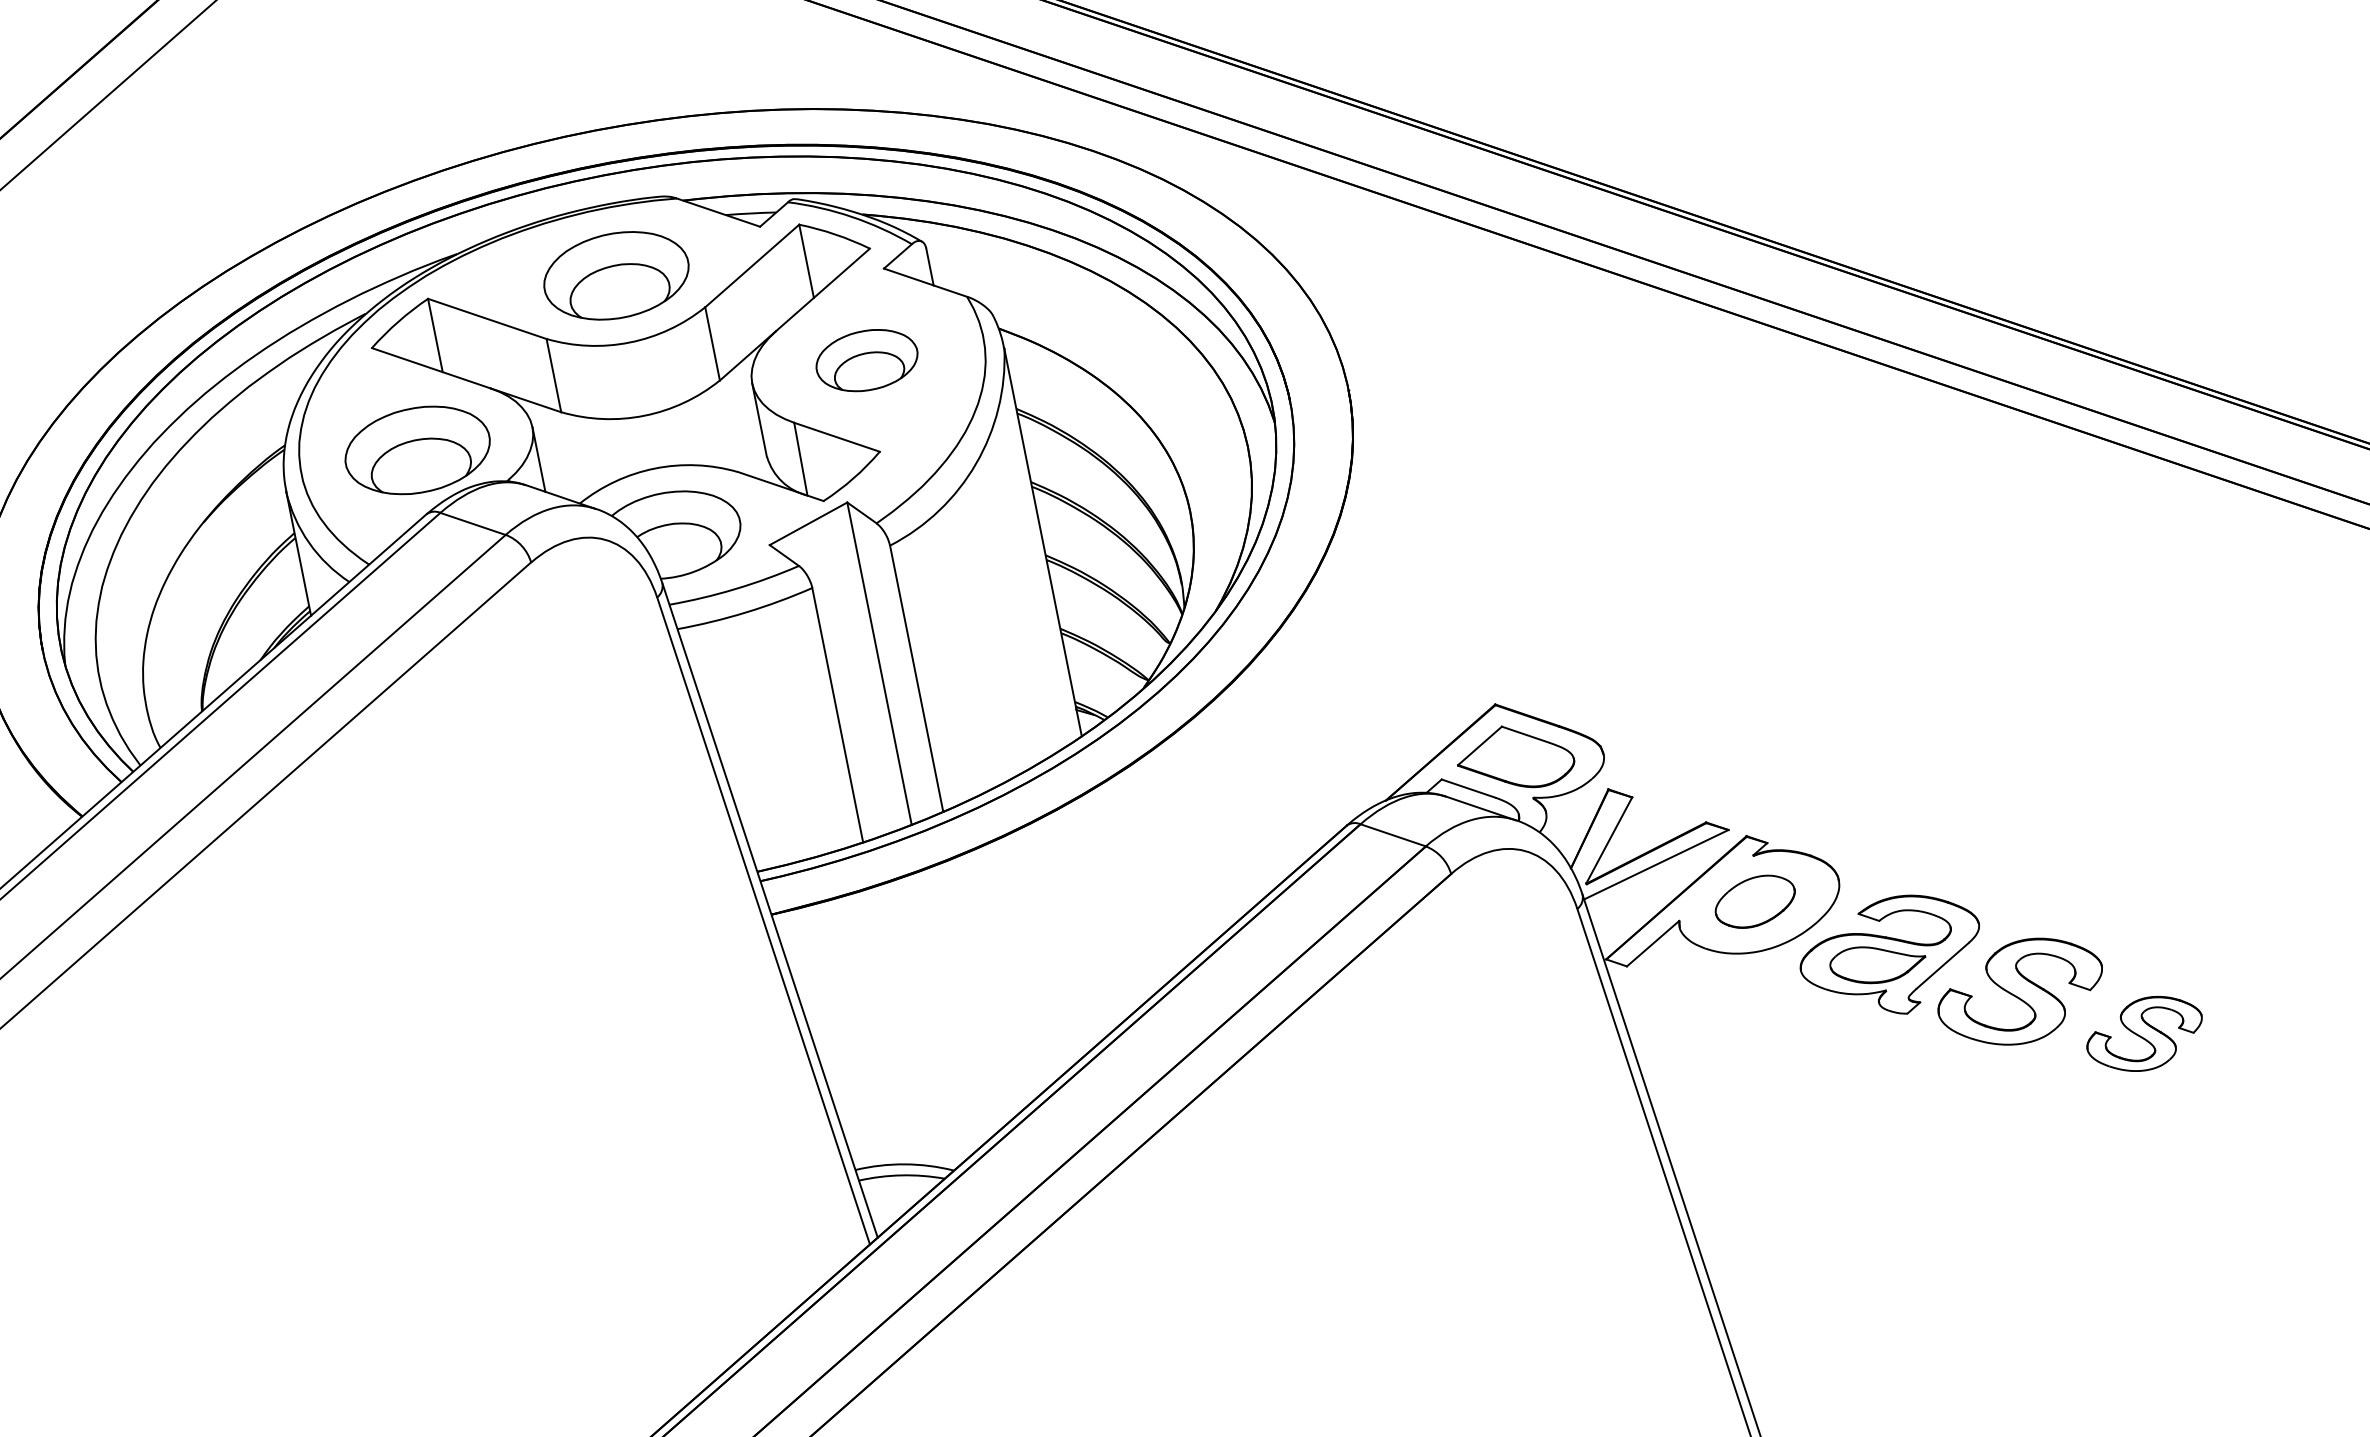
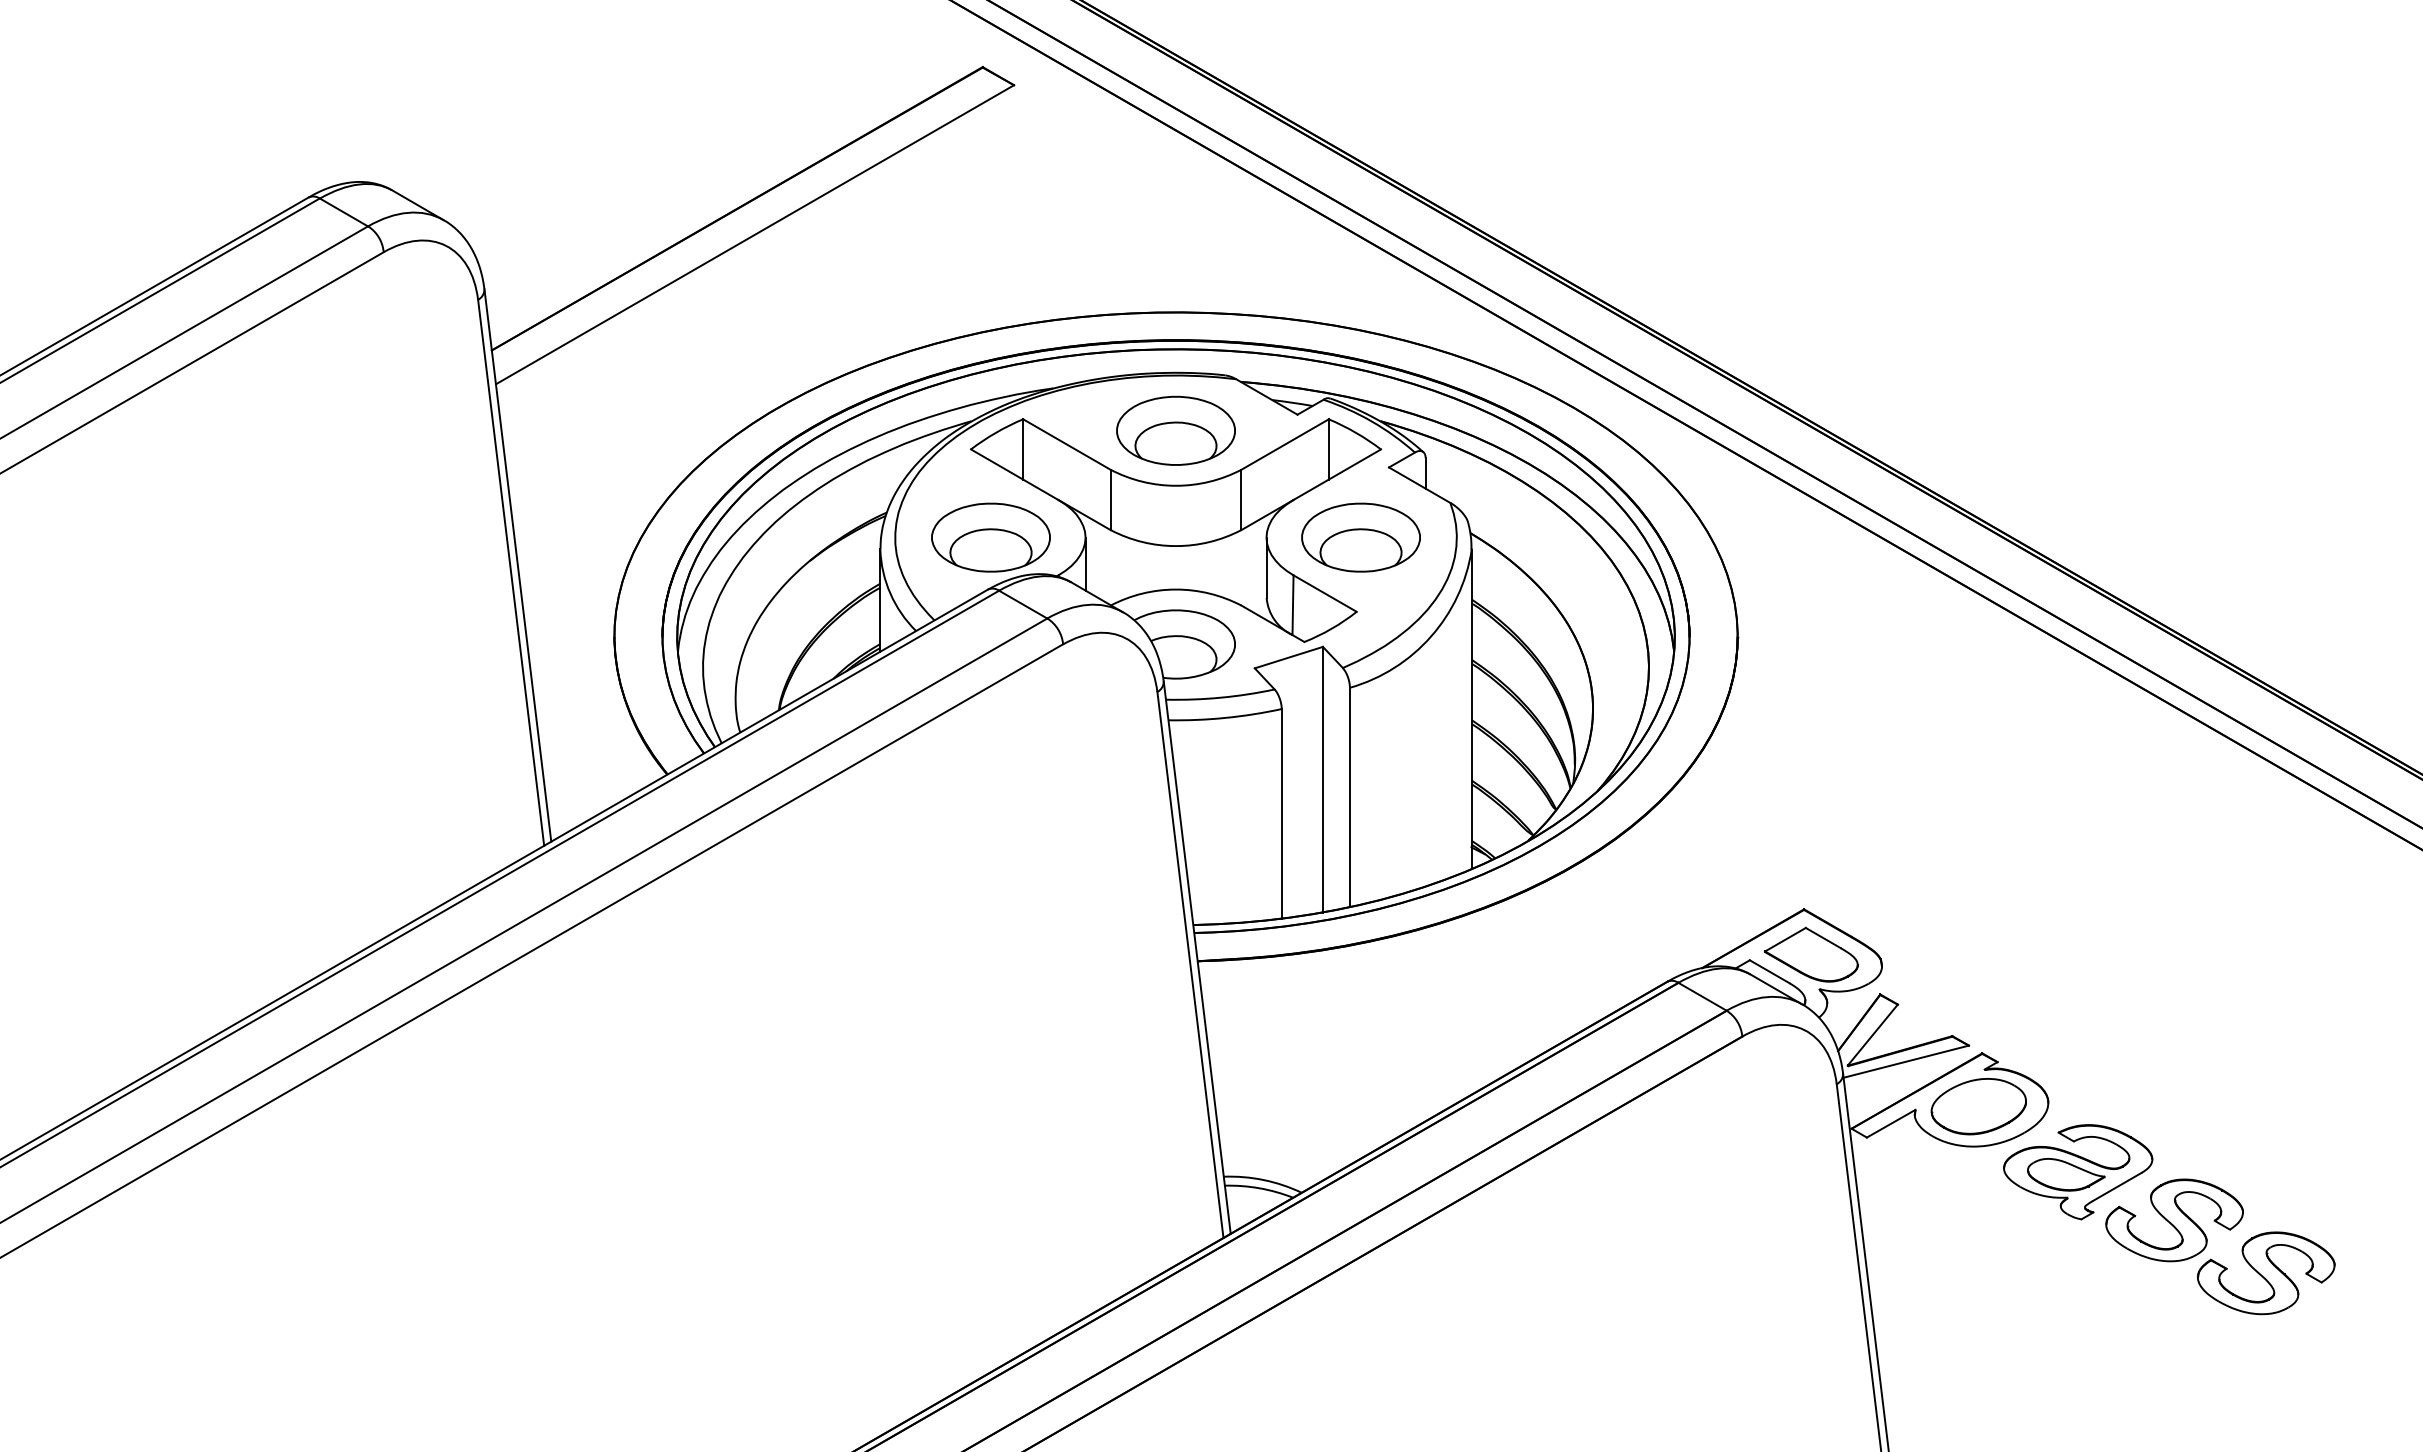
part: (866, 360) -> (1360, 537), size x1.43
part: (1754, 901) -> (1978, 1106), size x1.43
part: (2145, 1034) -> (2266, 1273), size x1.43

